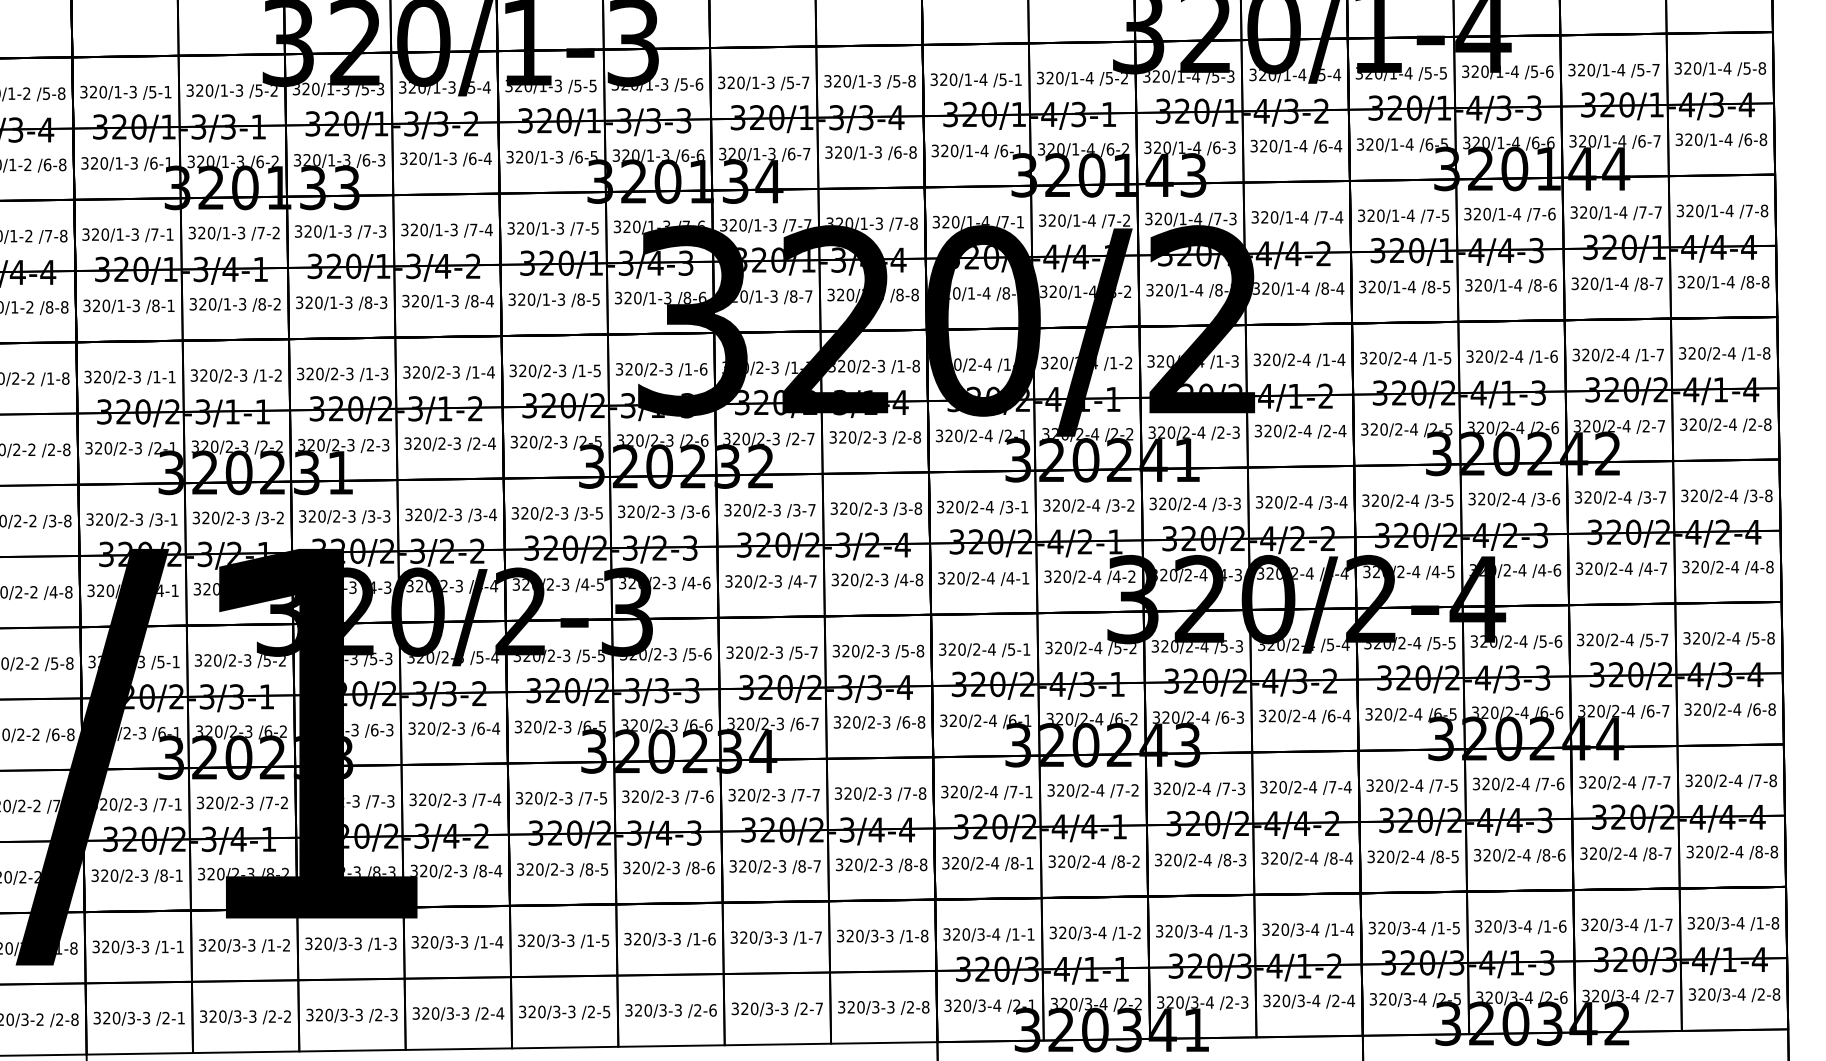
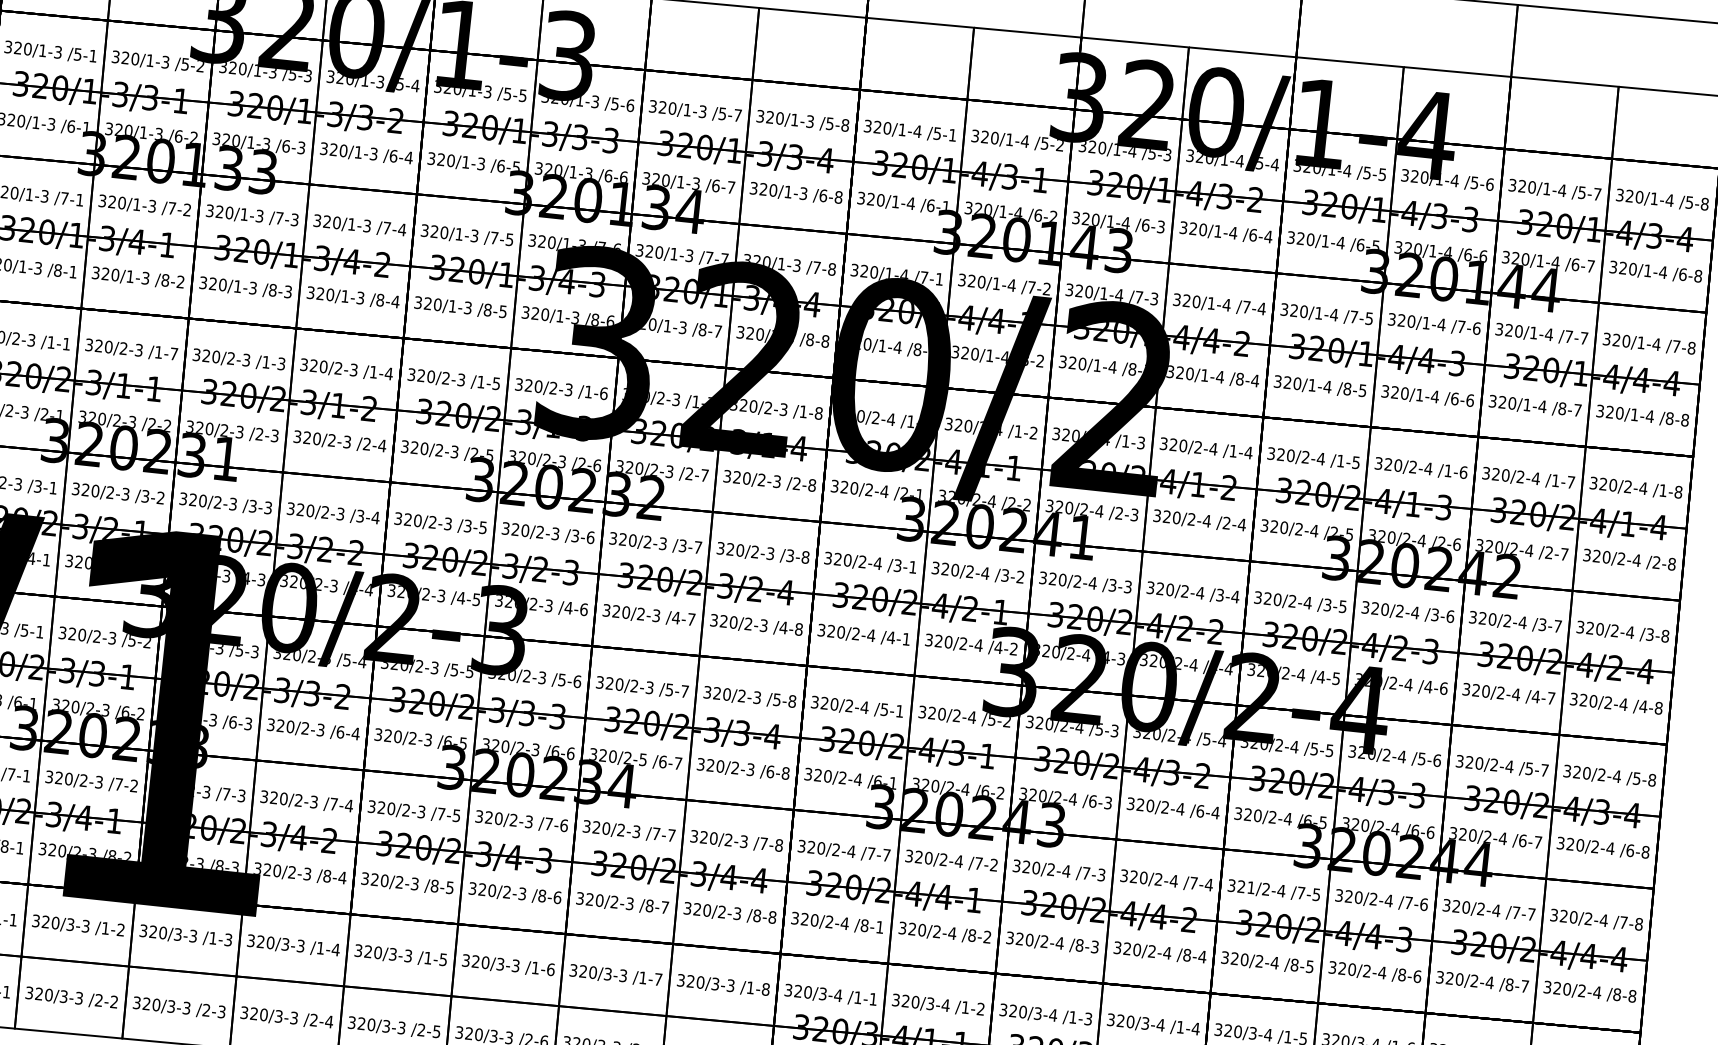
text: (1537, 285) -> (1454, 399), /8-6 -> /6-6
text: (277, 375) -> (173, 353), /1-2 -> /1-7
text: (780, 723) -> (643, 759), 320/2-3 -> 320/2-5
text: (1389, 785) -> (1251, 887), 320/2-4 -> 321/2-4
text: (1028, 791) -> (886, 854), /7-1 -> /7-7

